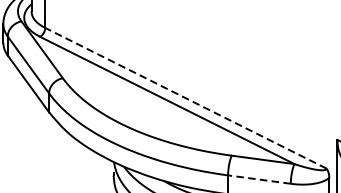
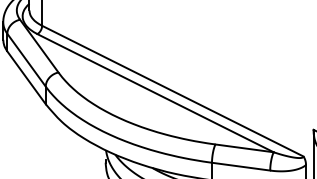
line: (185, 97) -> (172, 90), dashed -> solid
line: (258, 179) -> (240, 166), dashed -> solid

